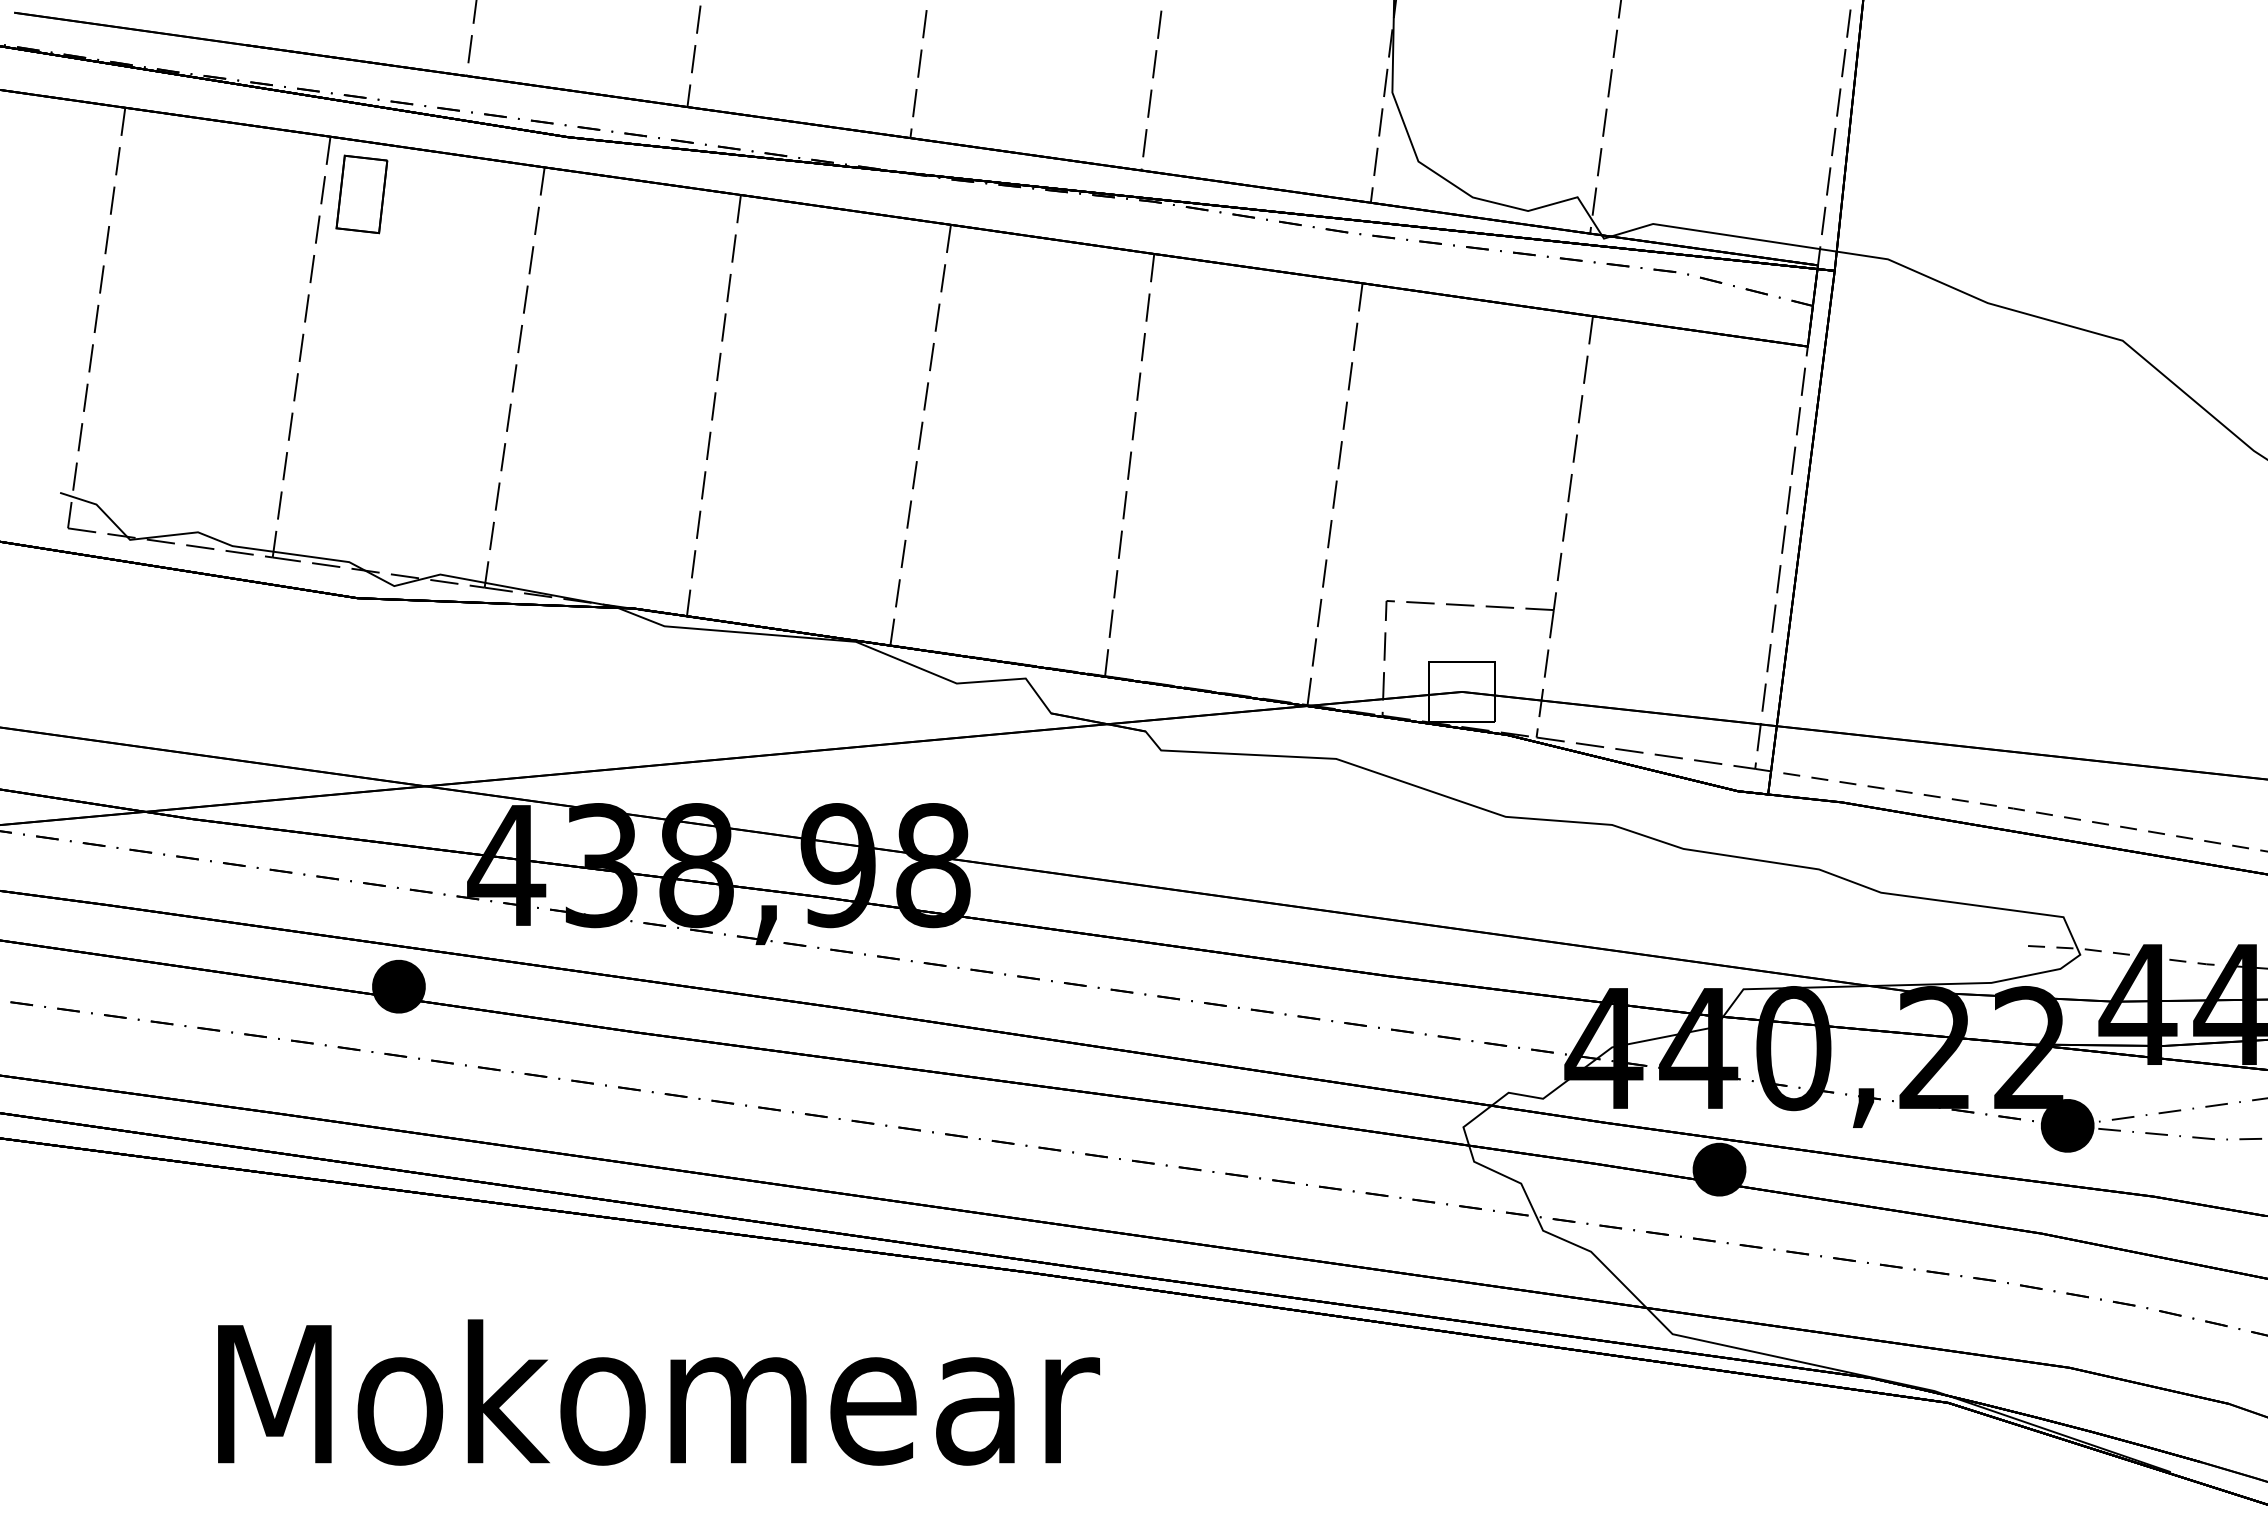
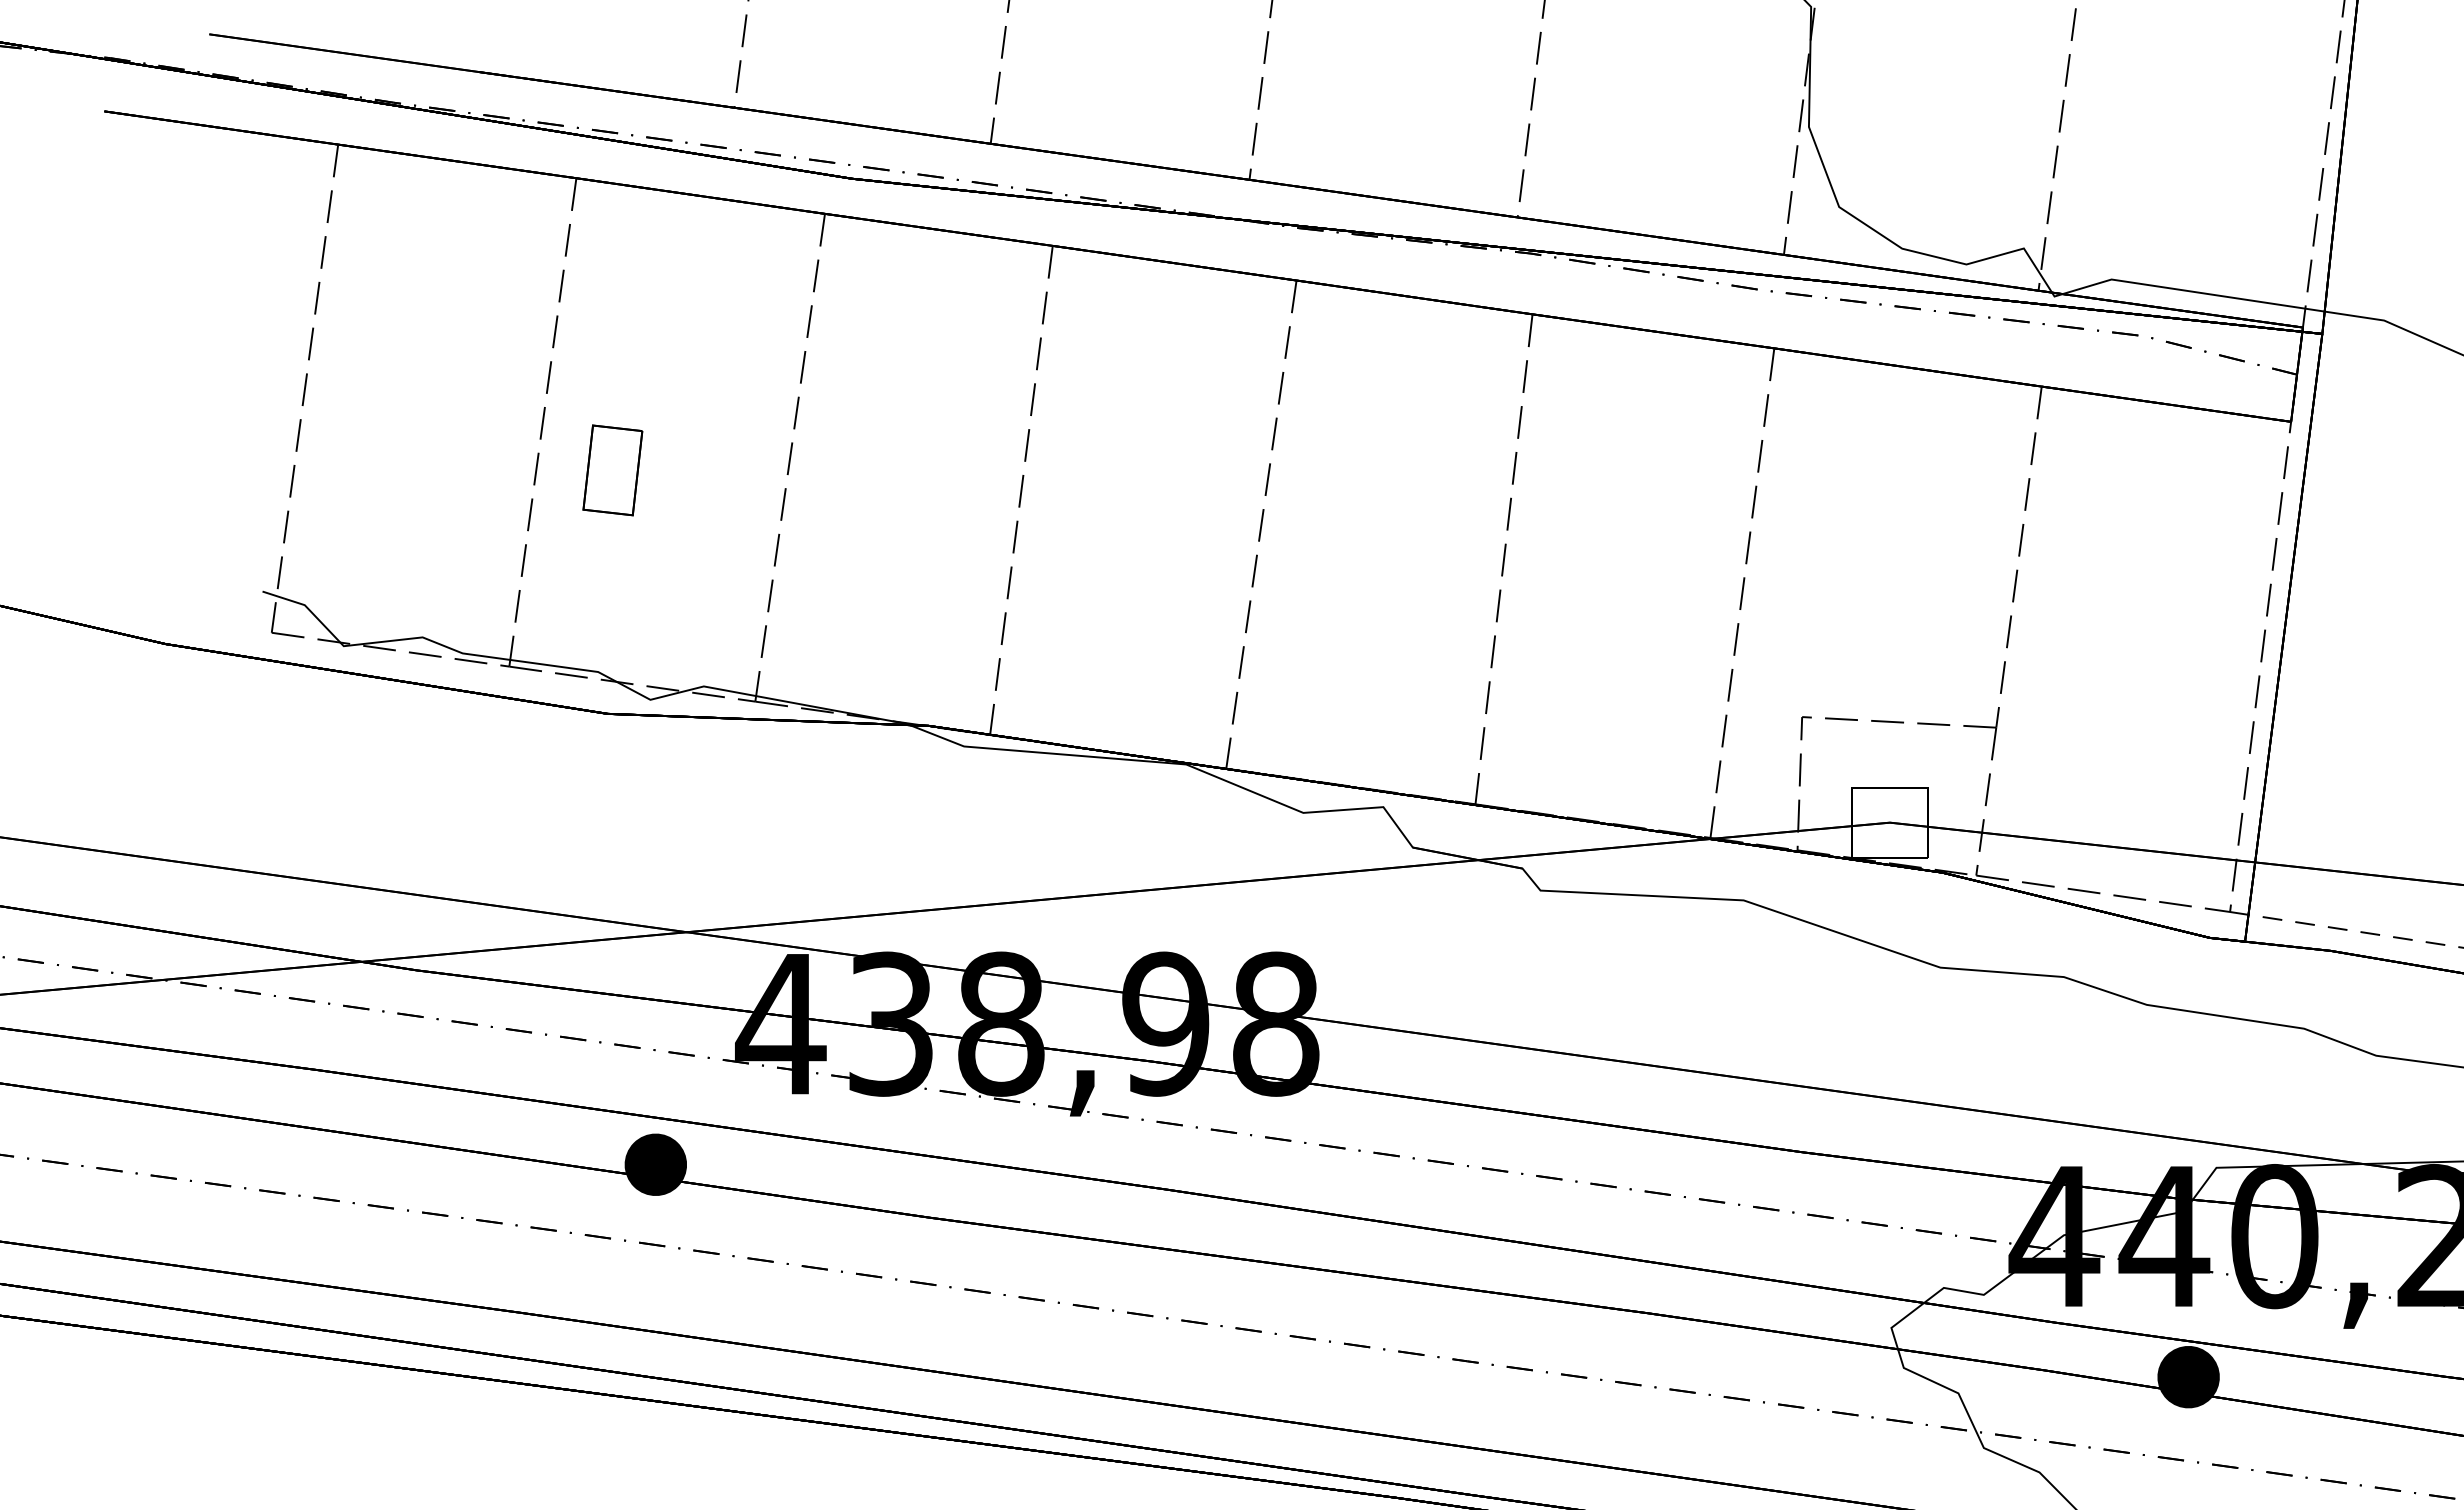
part: (361, 194) -> (612, 470), moved

